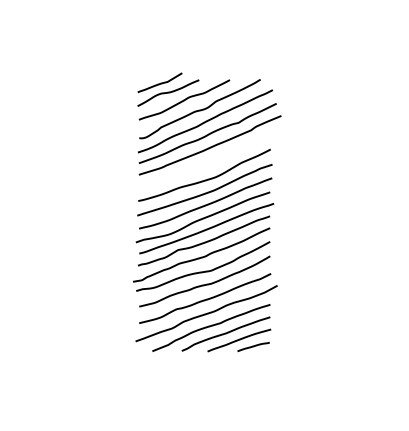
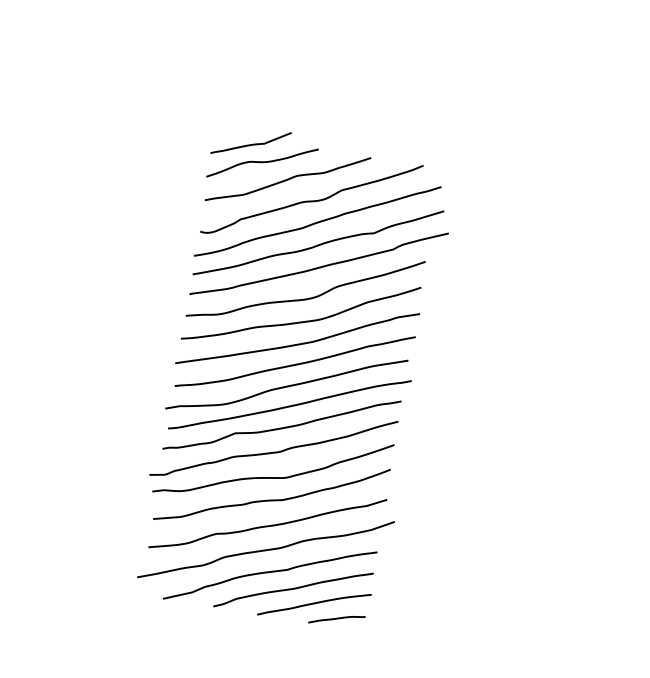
curve: (206, 165) -> (307, 297), added

